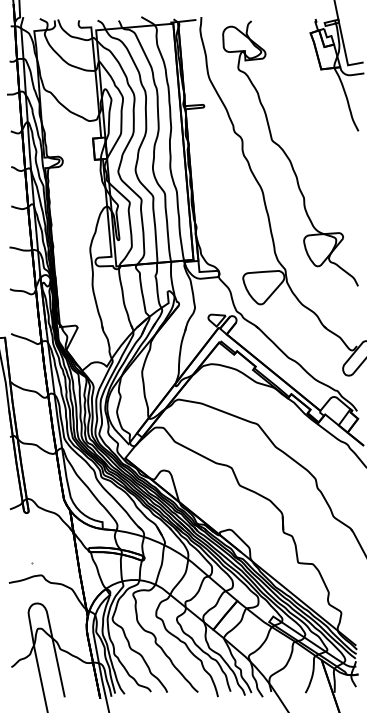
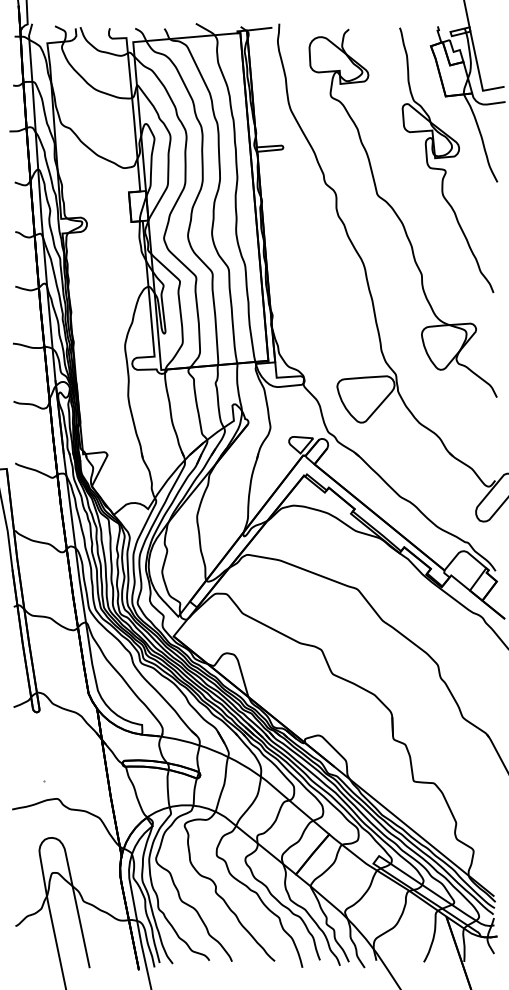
part: (321, 114) -> (446, 159), added

